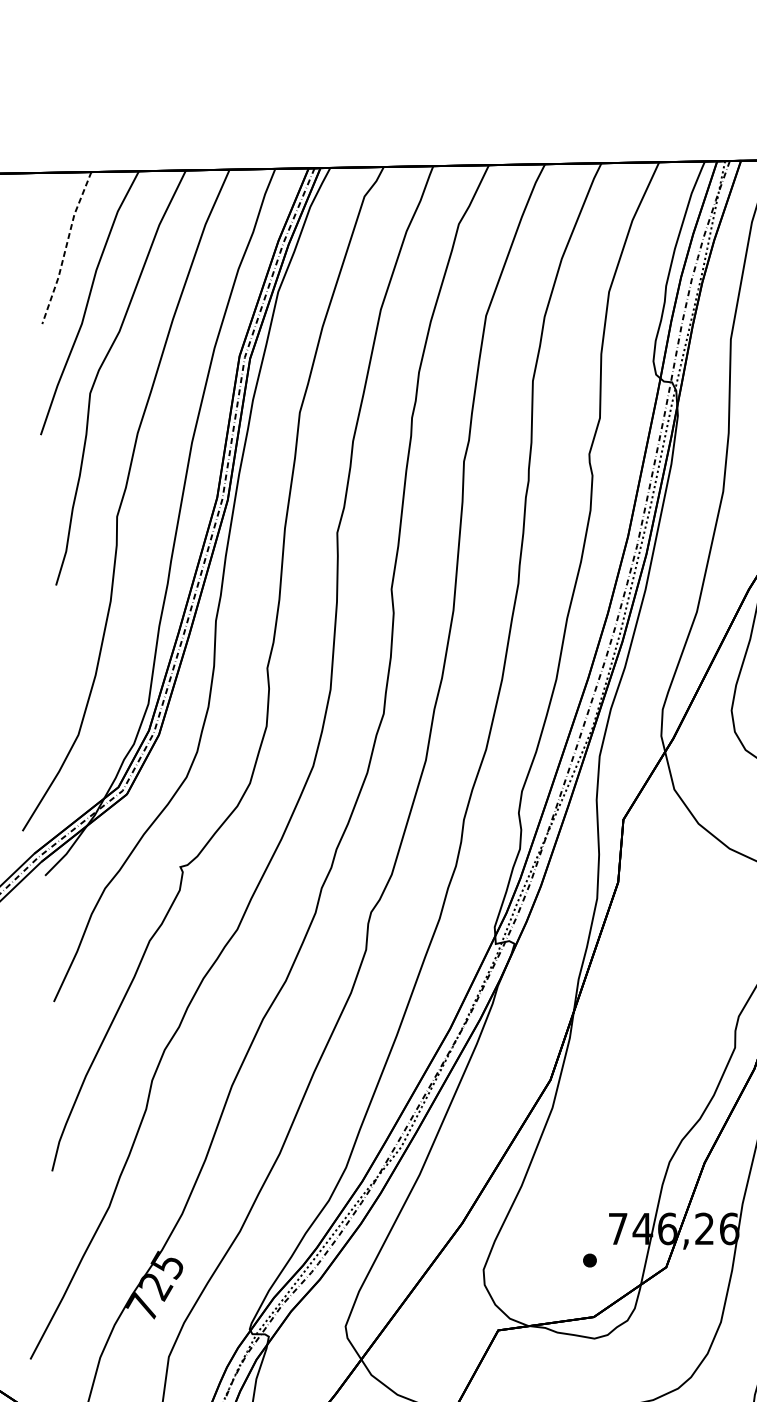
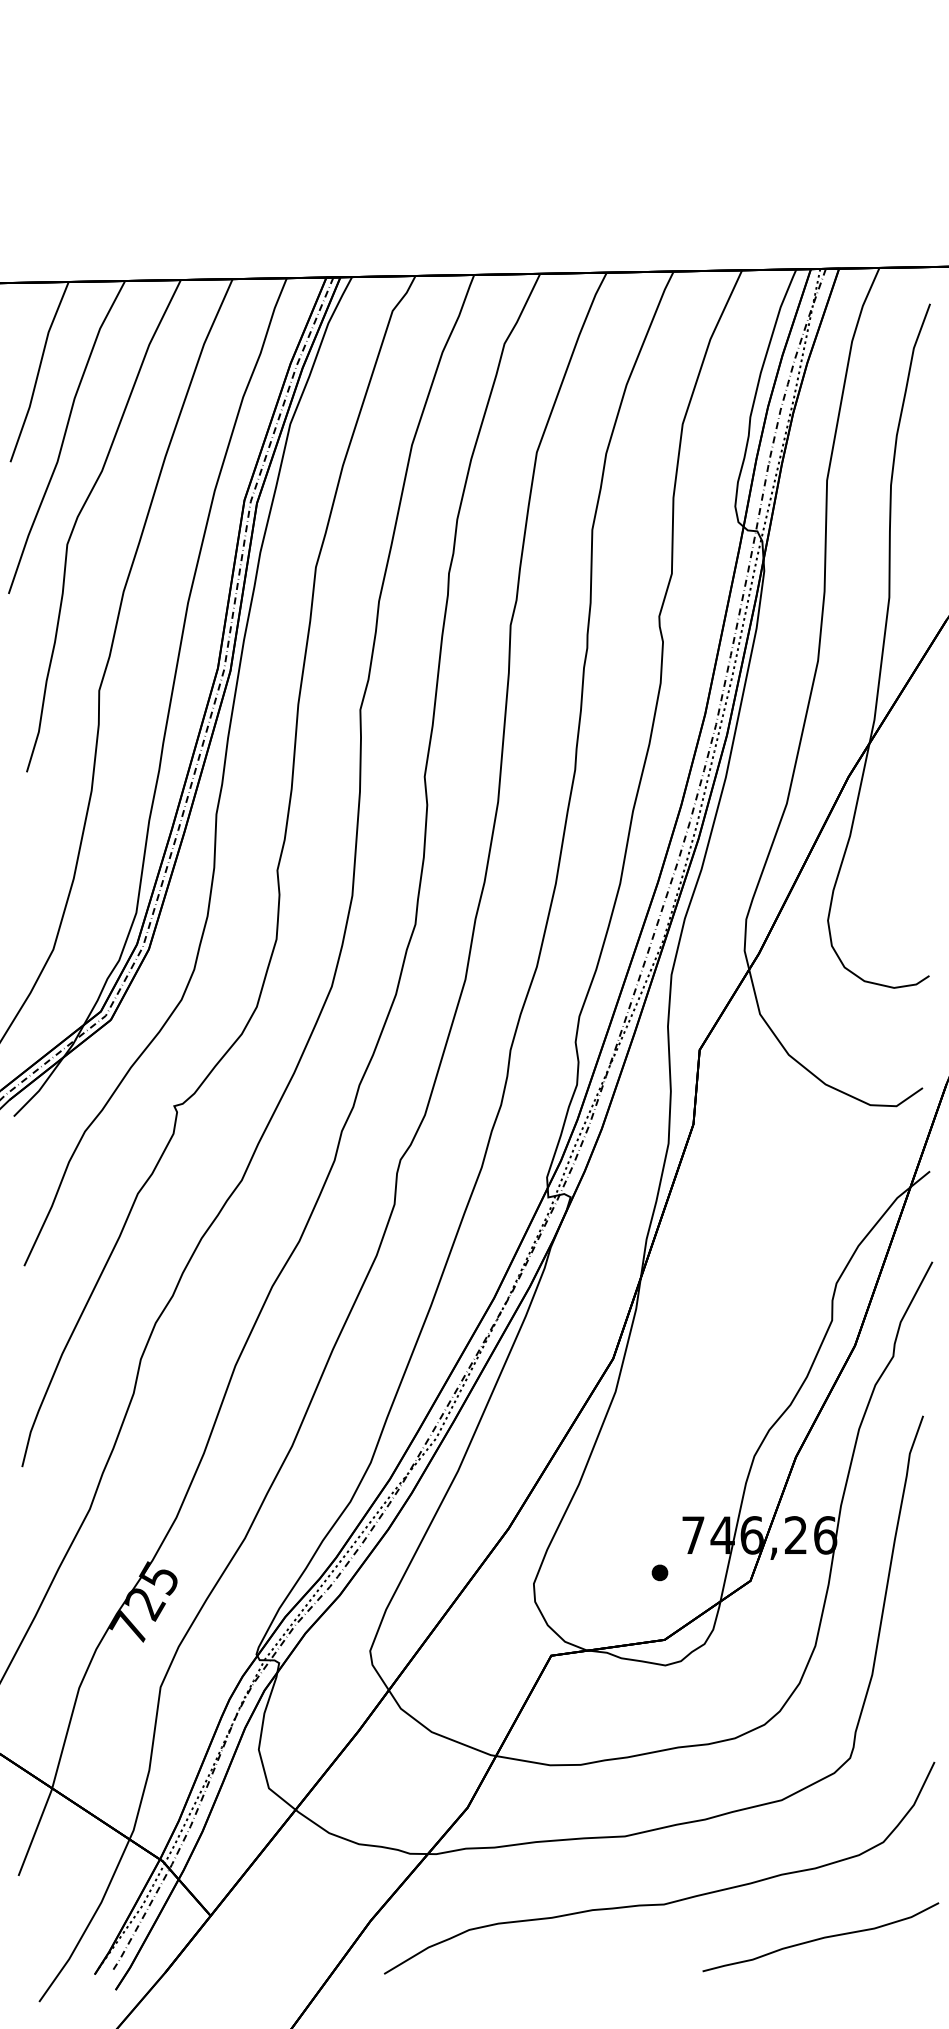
line: (65, 247) -> (38, 371), dashed -> solid

